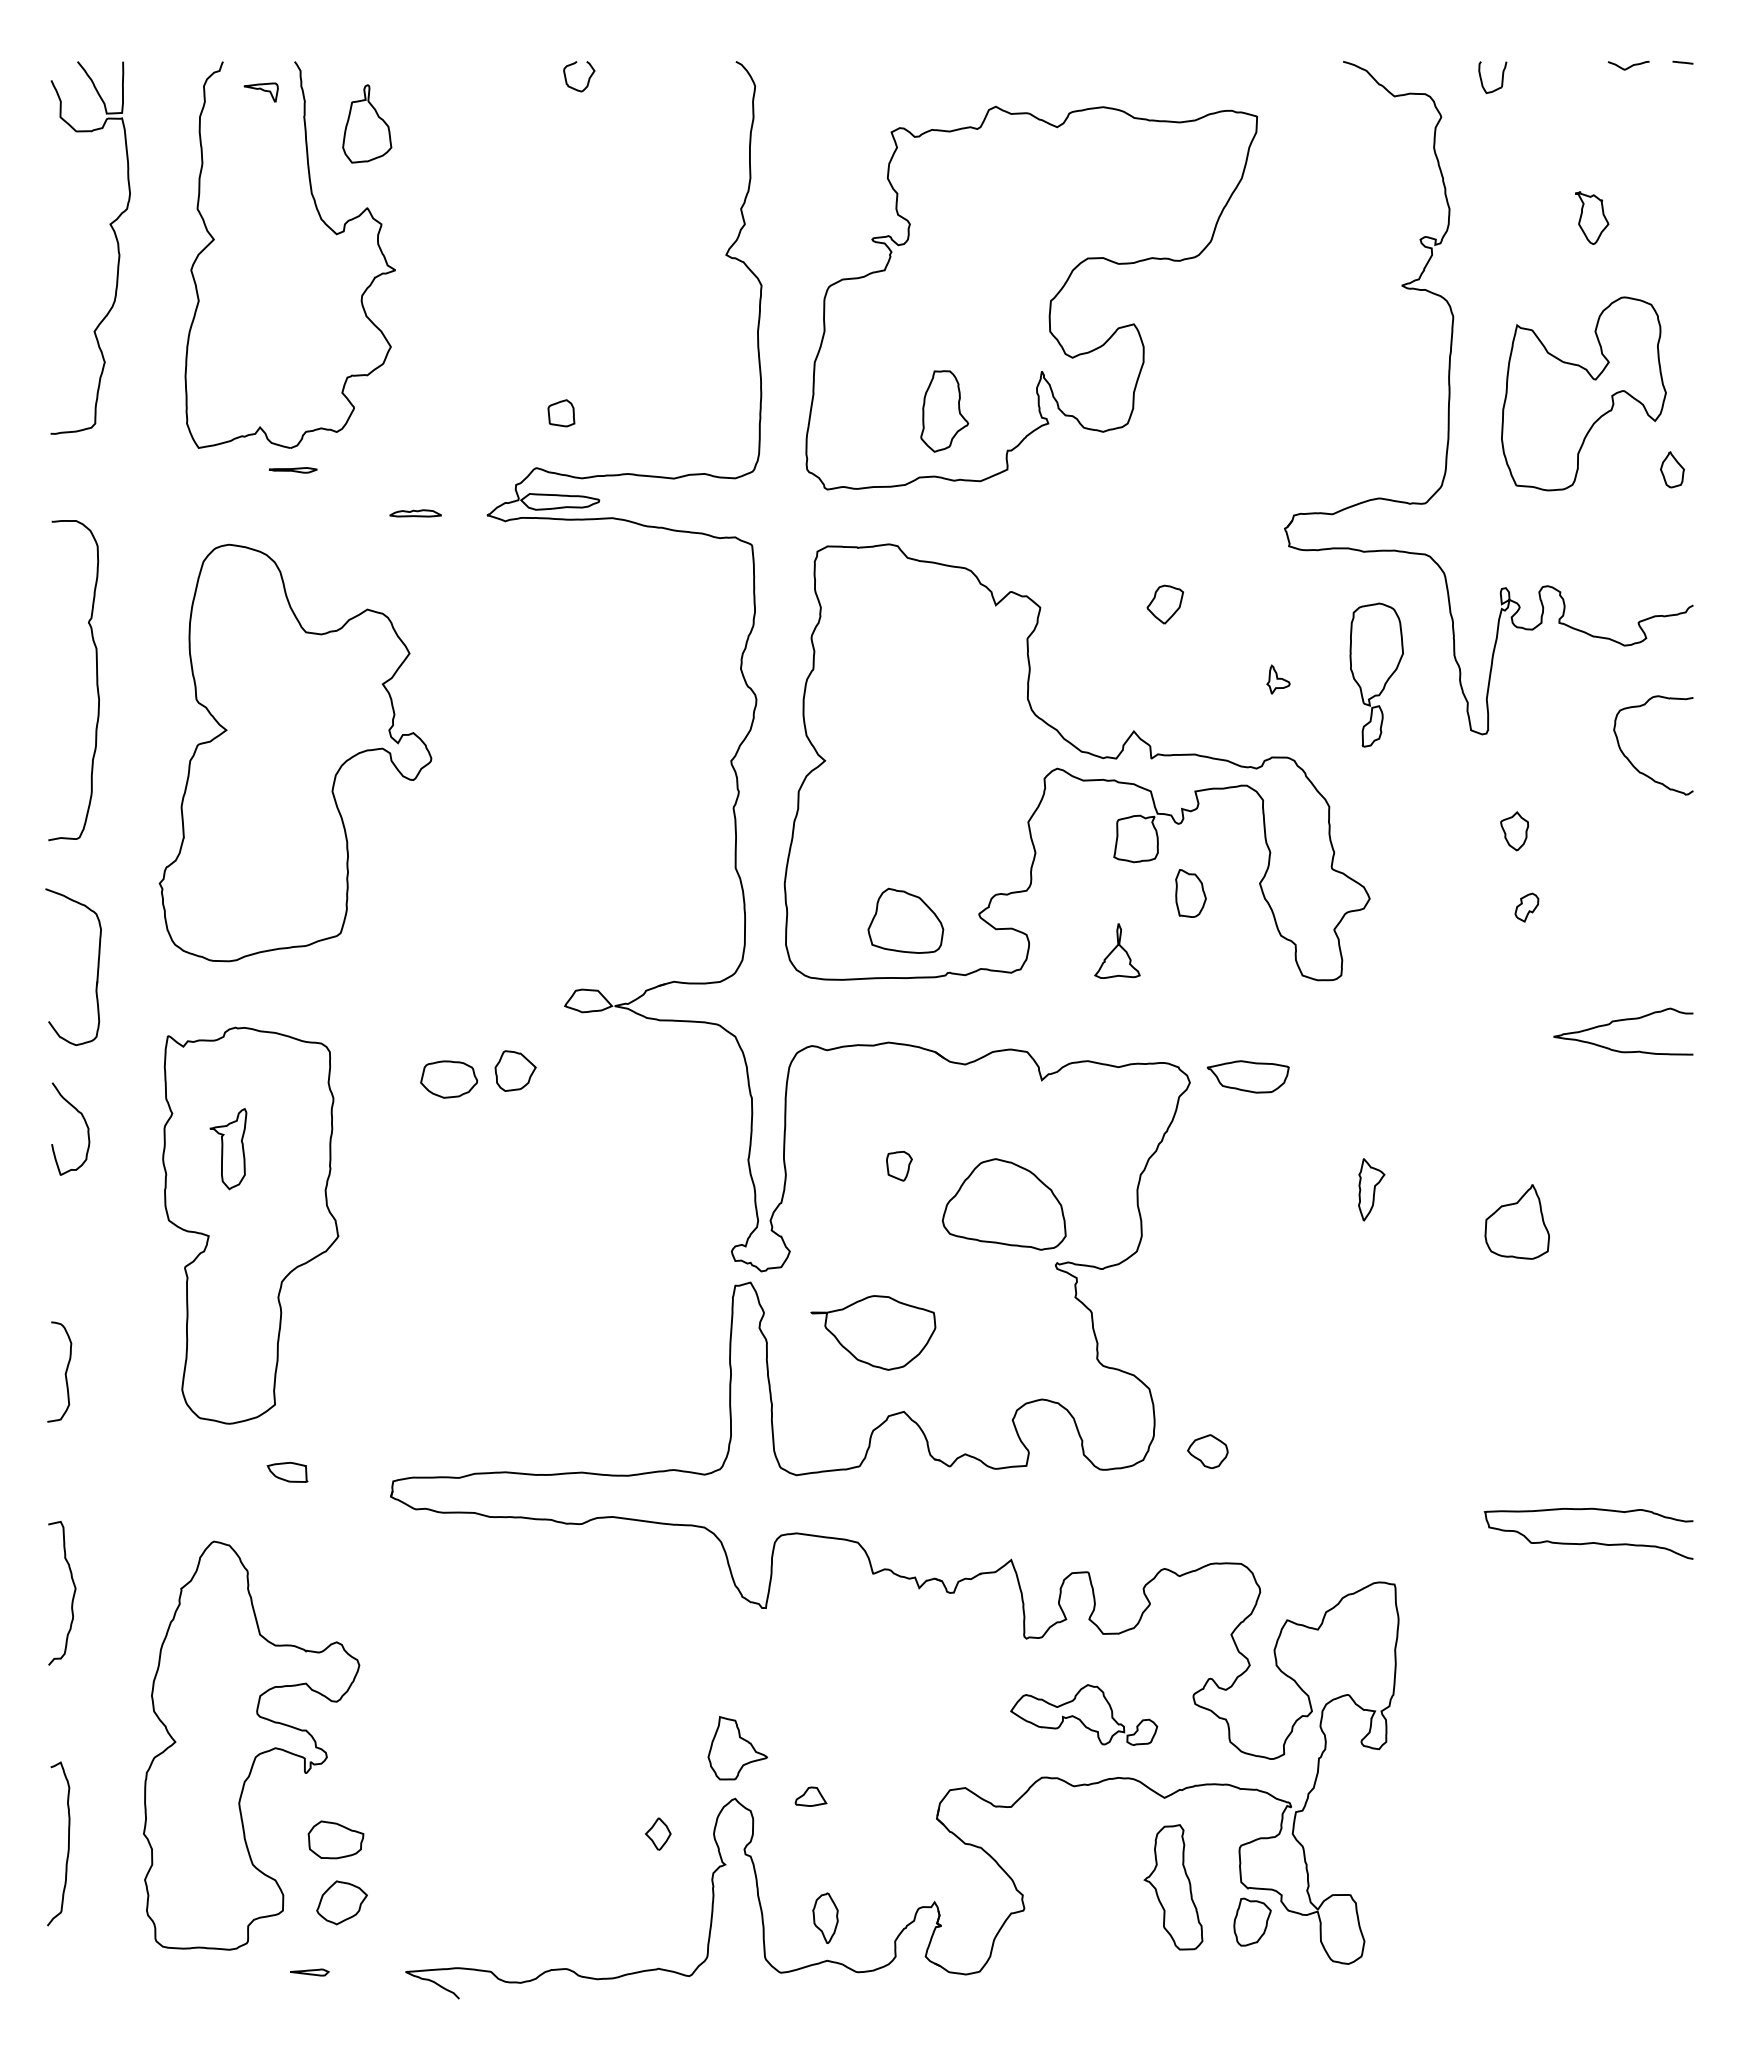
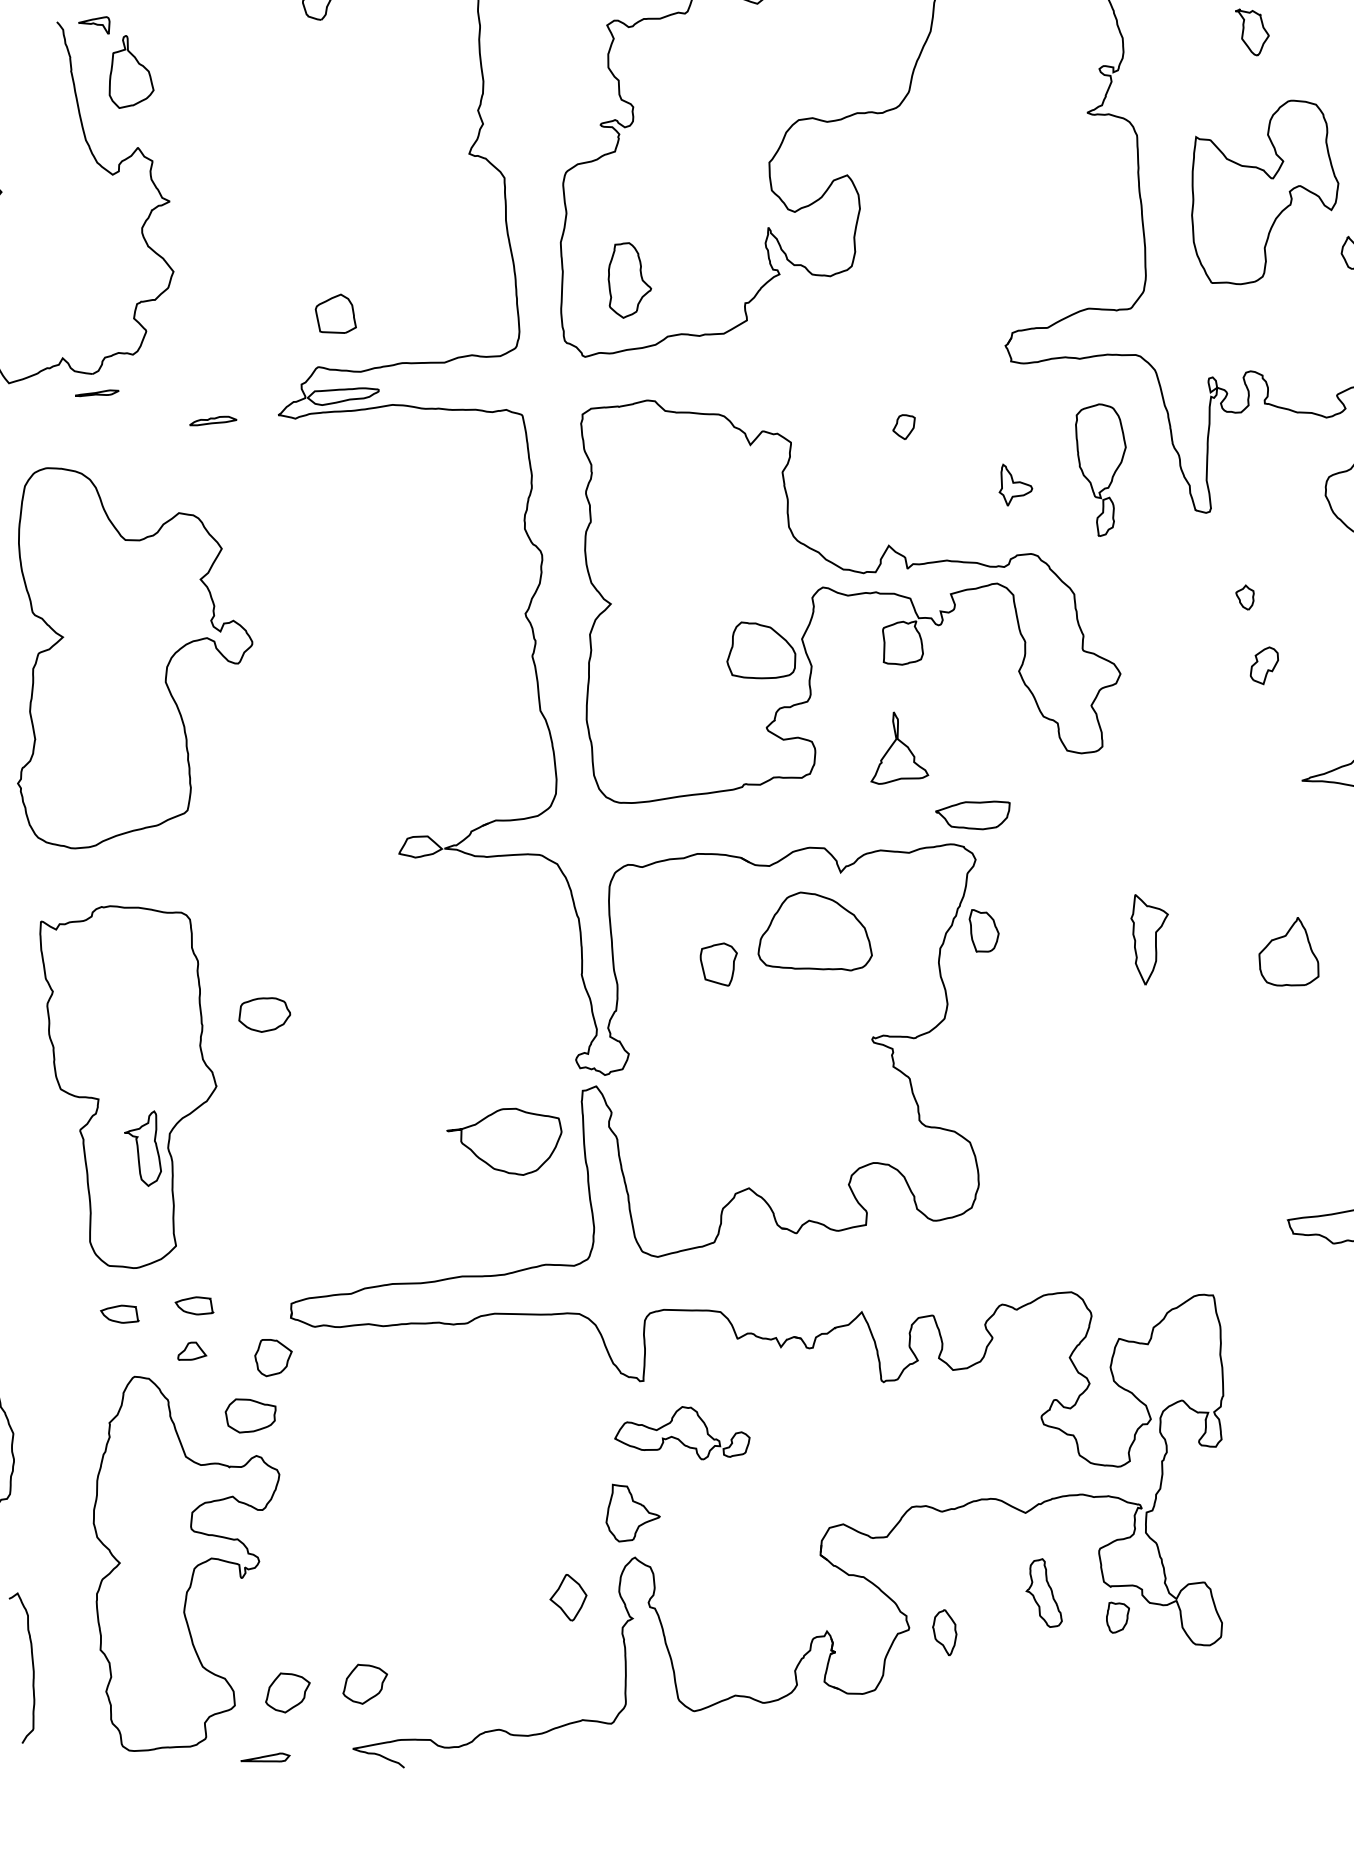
part: (260, 92) -> (94, 26), moved
part: (944, 411) -> (628, 280), moved
part: (561, 413) -> (335, 314), size x1.6
part: (1164, 604) -> (903, 427), size x0.7
part: (1278, 679) -> (1015, 483), size x1.6
part: (1514, 831) -> (1245, 597), size x0.7
part: (1190, 893) -> (984, 930), moved
part: (1526, 907) -> (1264, 665), size x1.4
part: (905, 920) -> (760, 649), moved
part: (1117, 950) -> (896, 746), size x1.4
part: (515, 1070) -> (273, 1356), moved
part: (1248, 1076) -> (973, 815), moved
part: (449, 1079) -> (264, 1014), moved
part: (228, 1149) -> (143, 1149), moved
part: (899, 1166) -> (719, 965), size x1.6
part: (1371, 1189) -> (1151, 938), size x1.6
part: (1003, 1204) -> (812, 933), moved
part: (873, 1332) -> (505, 1142), moved
part: (1207, 1451) -> (1029, 1193), removed
part: (205, 1472) -> (119, 1314), added
part: (1084, 1714) -> (682, 1434), moved
part: (810, 1796) -> (191, 1351), moved
part: (658, 1833) -> (568, 1597), size x1.6
part: (335, 1839) -> (250, 1414), moved
part: (1173, 1887) -> (1042, 1593), size x0.6
part: (426, 1902) -> (364, 1683), added
part: (825, 1917) -> (944, 1632), moved
part: (1252, 1921) -> (1118, 1616), size x0.7
part: (309, 1972) -> (265, 1759), size x1.4

